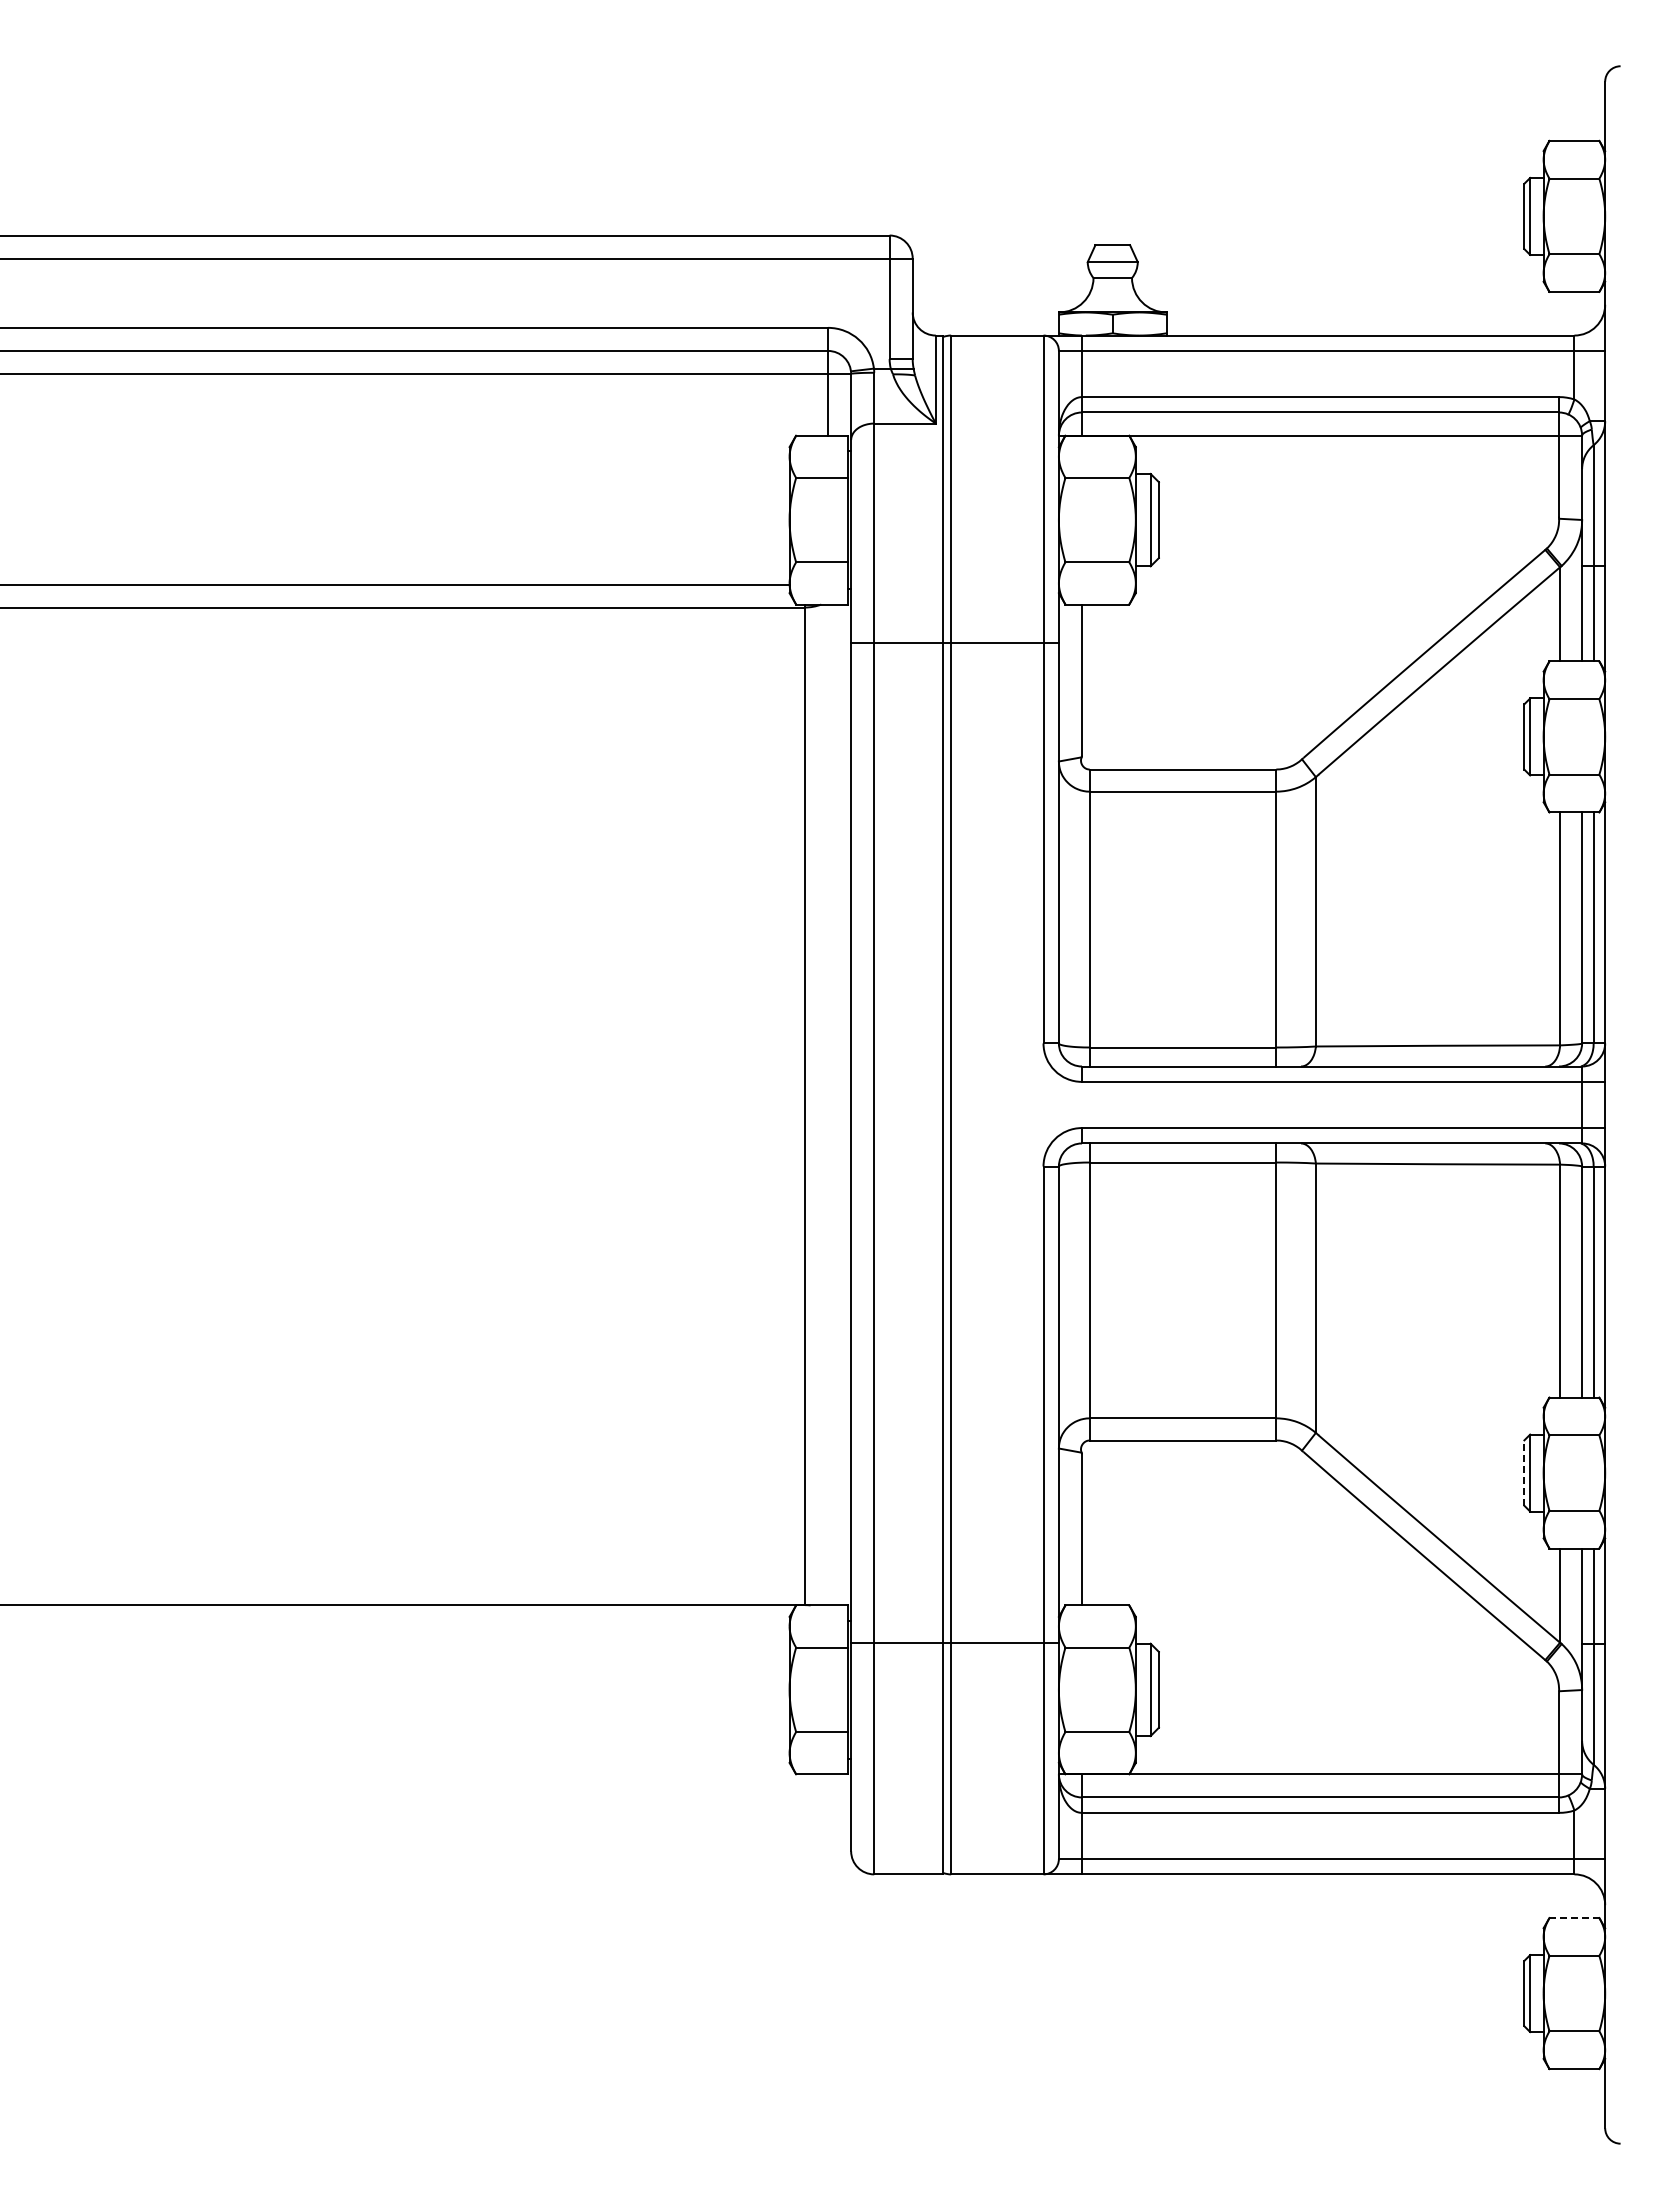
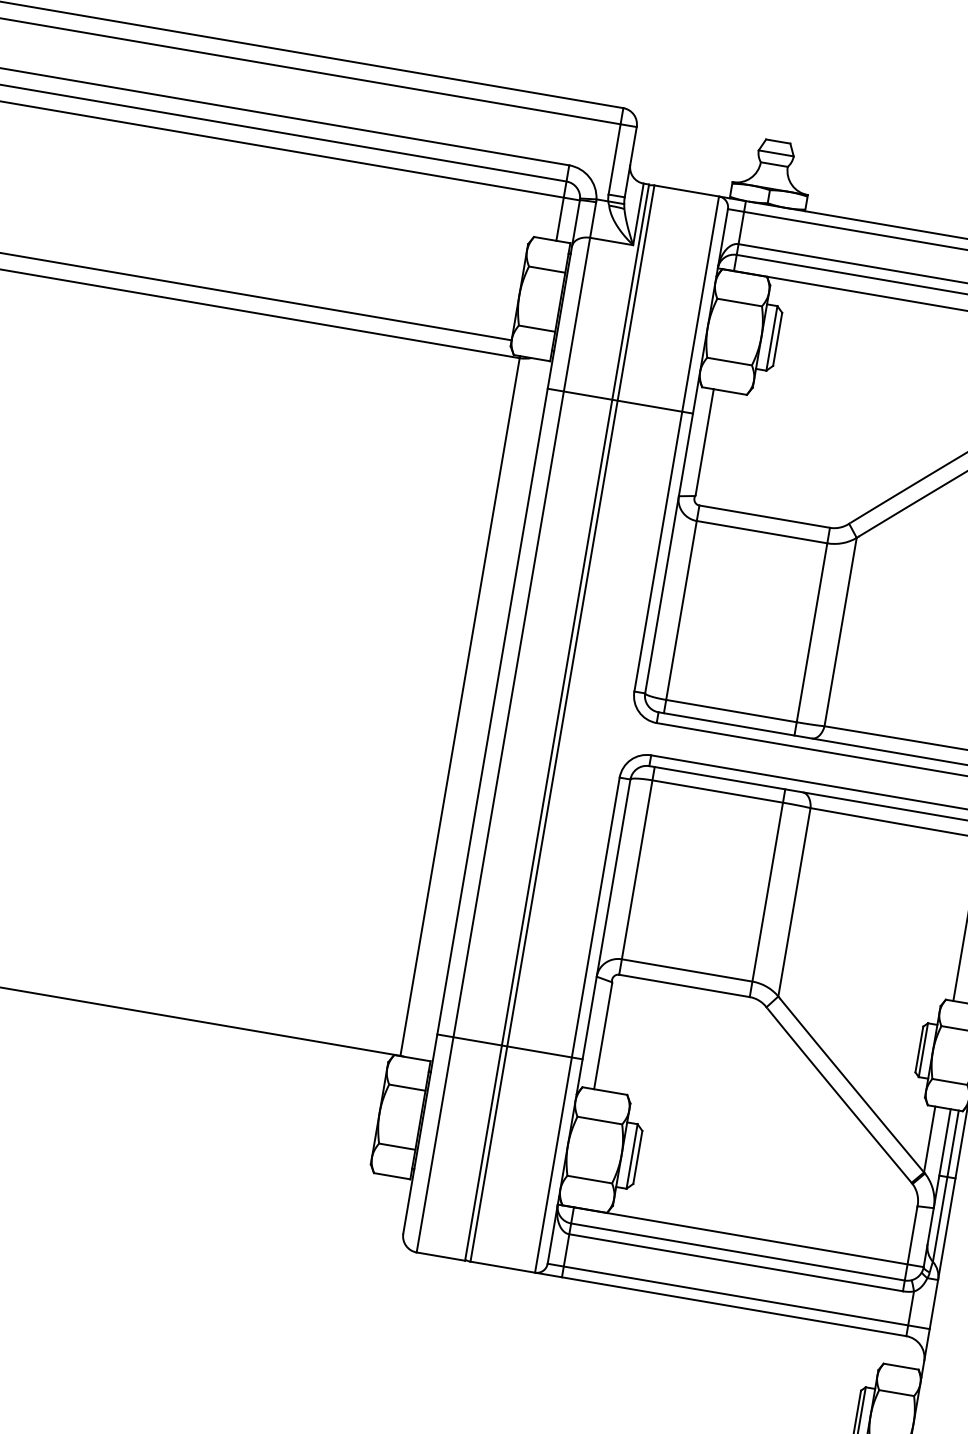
line: (1524, 1473) -> (919, 1049), dashed -> solid
line: (954, 1642) -> (509, 1046), moved
line: (1574, 1918) -> (901, 1367), dashed -> solid

